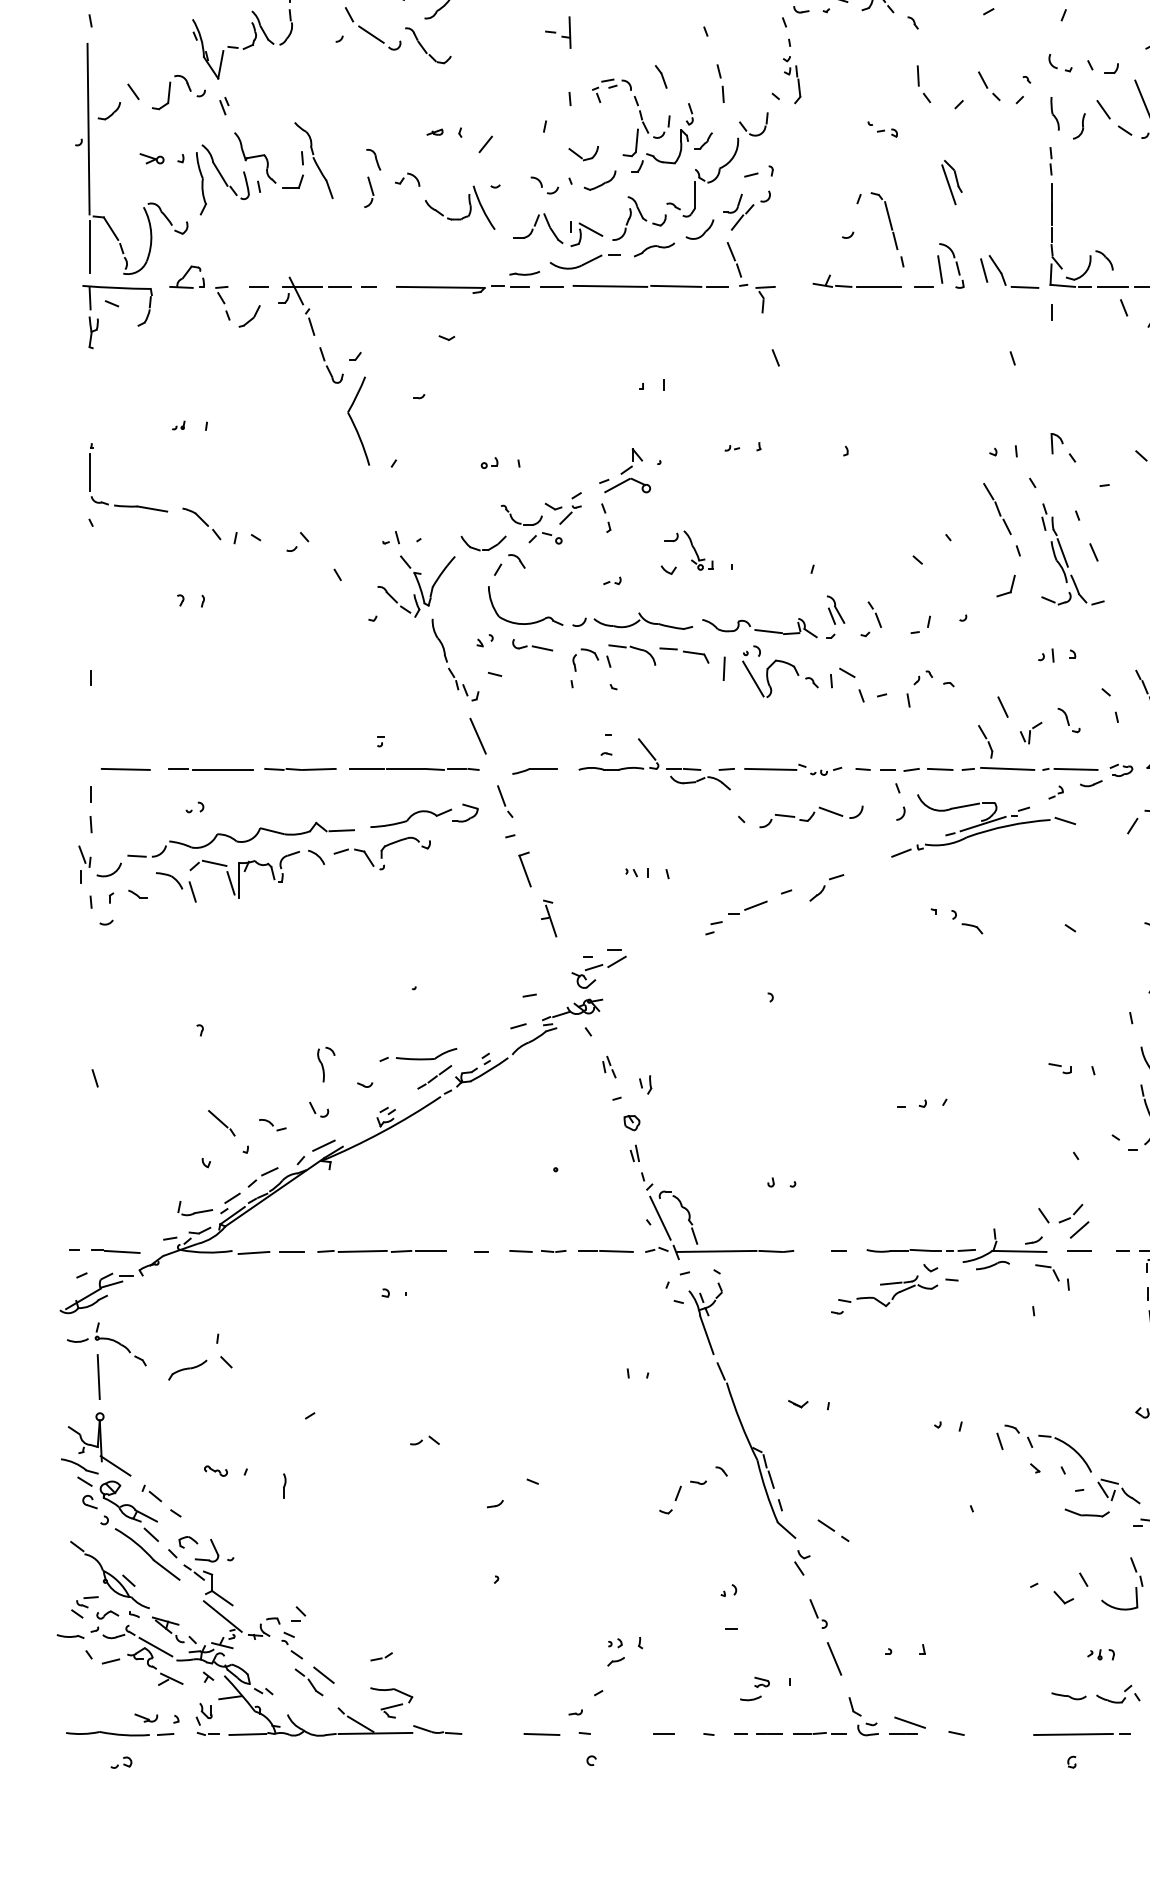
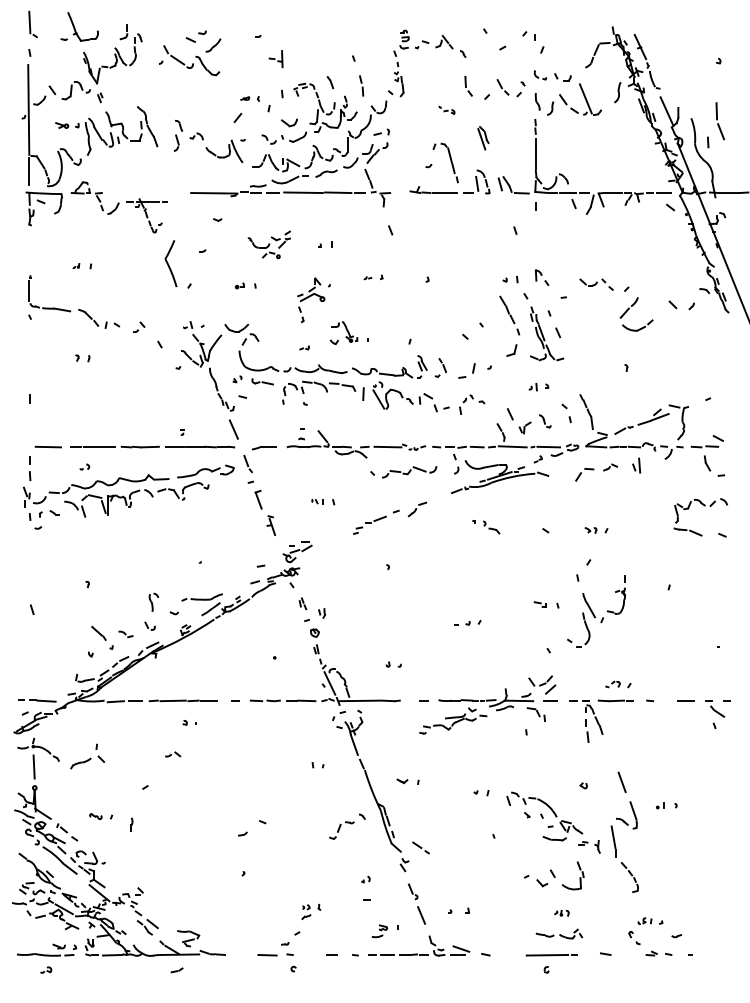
part: (443, 132) -> (249, 98), moved
part: (312, 329) -> (146, 215), size x0.6
part: (540, 517) -> (268, 244), moved
part: (919, 623) -> (466, 370), size x1.6
part: (426, 1440) -> (173, 754), moved
part: (380, 1657) -> (176, 970), moved

